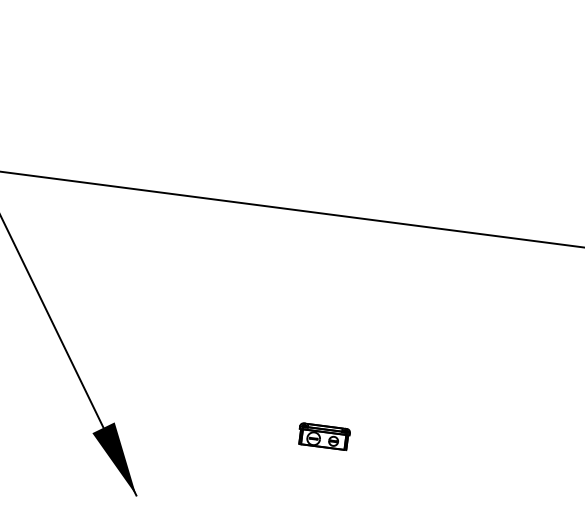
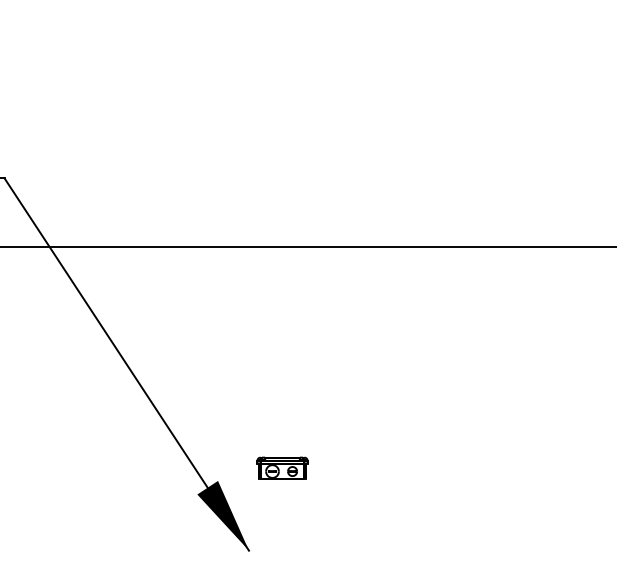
part: (324, 436) -> (282, 467), moved

